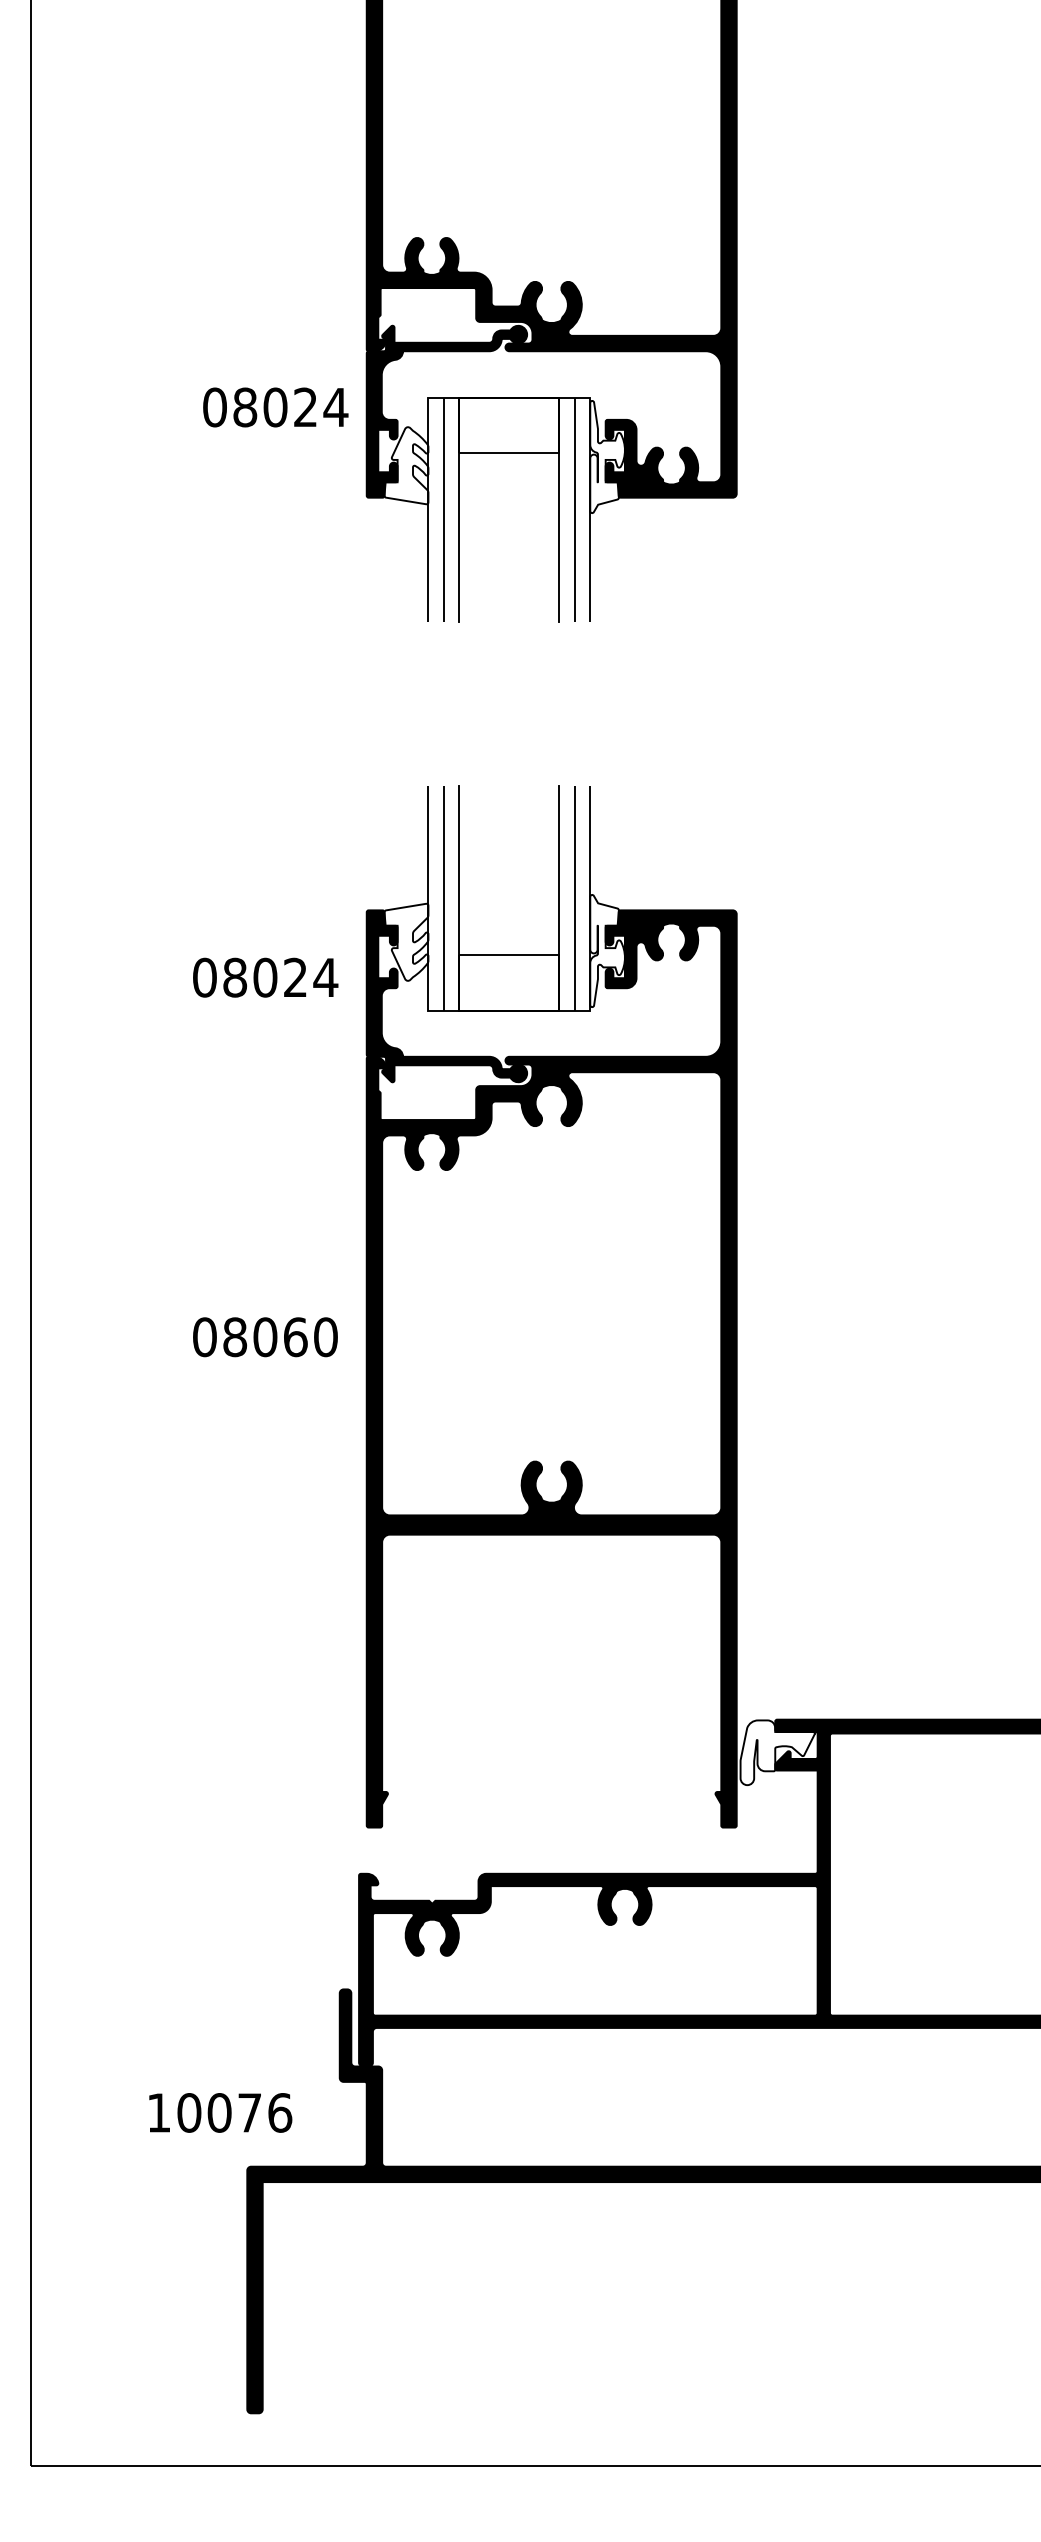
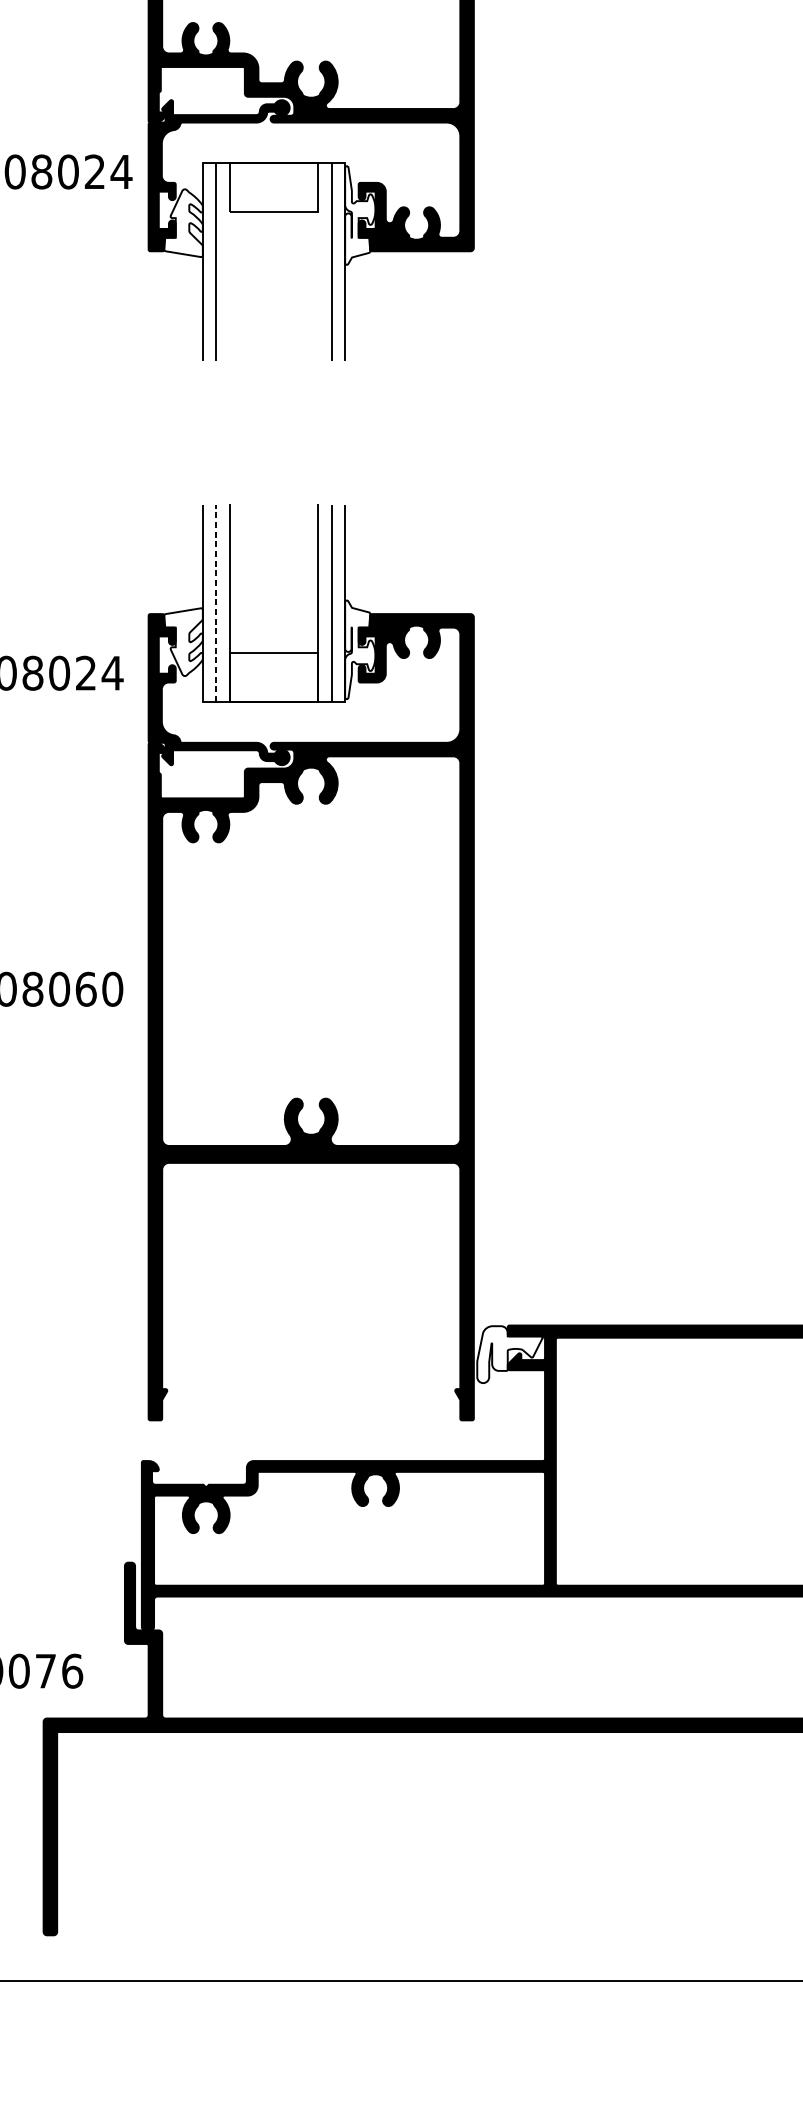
line: (459, 509) -> (230, 261), removed
line: (559, 509) -> (318, 261), removed
line: (443, 897) -> (216, 602), solid -> dashed

